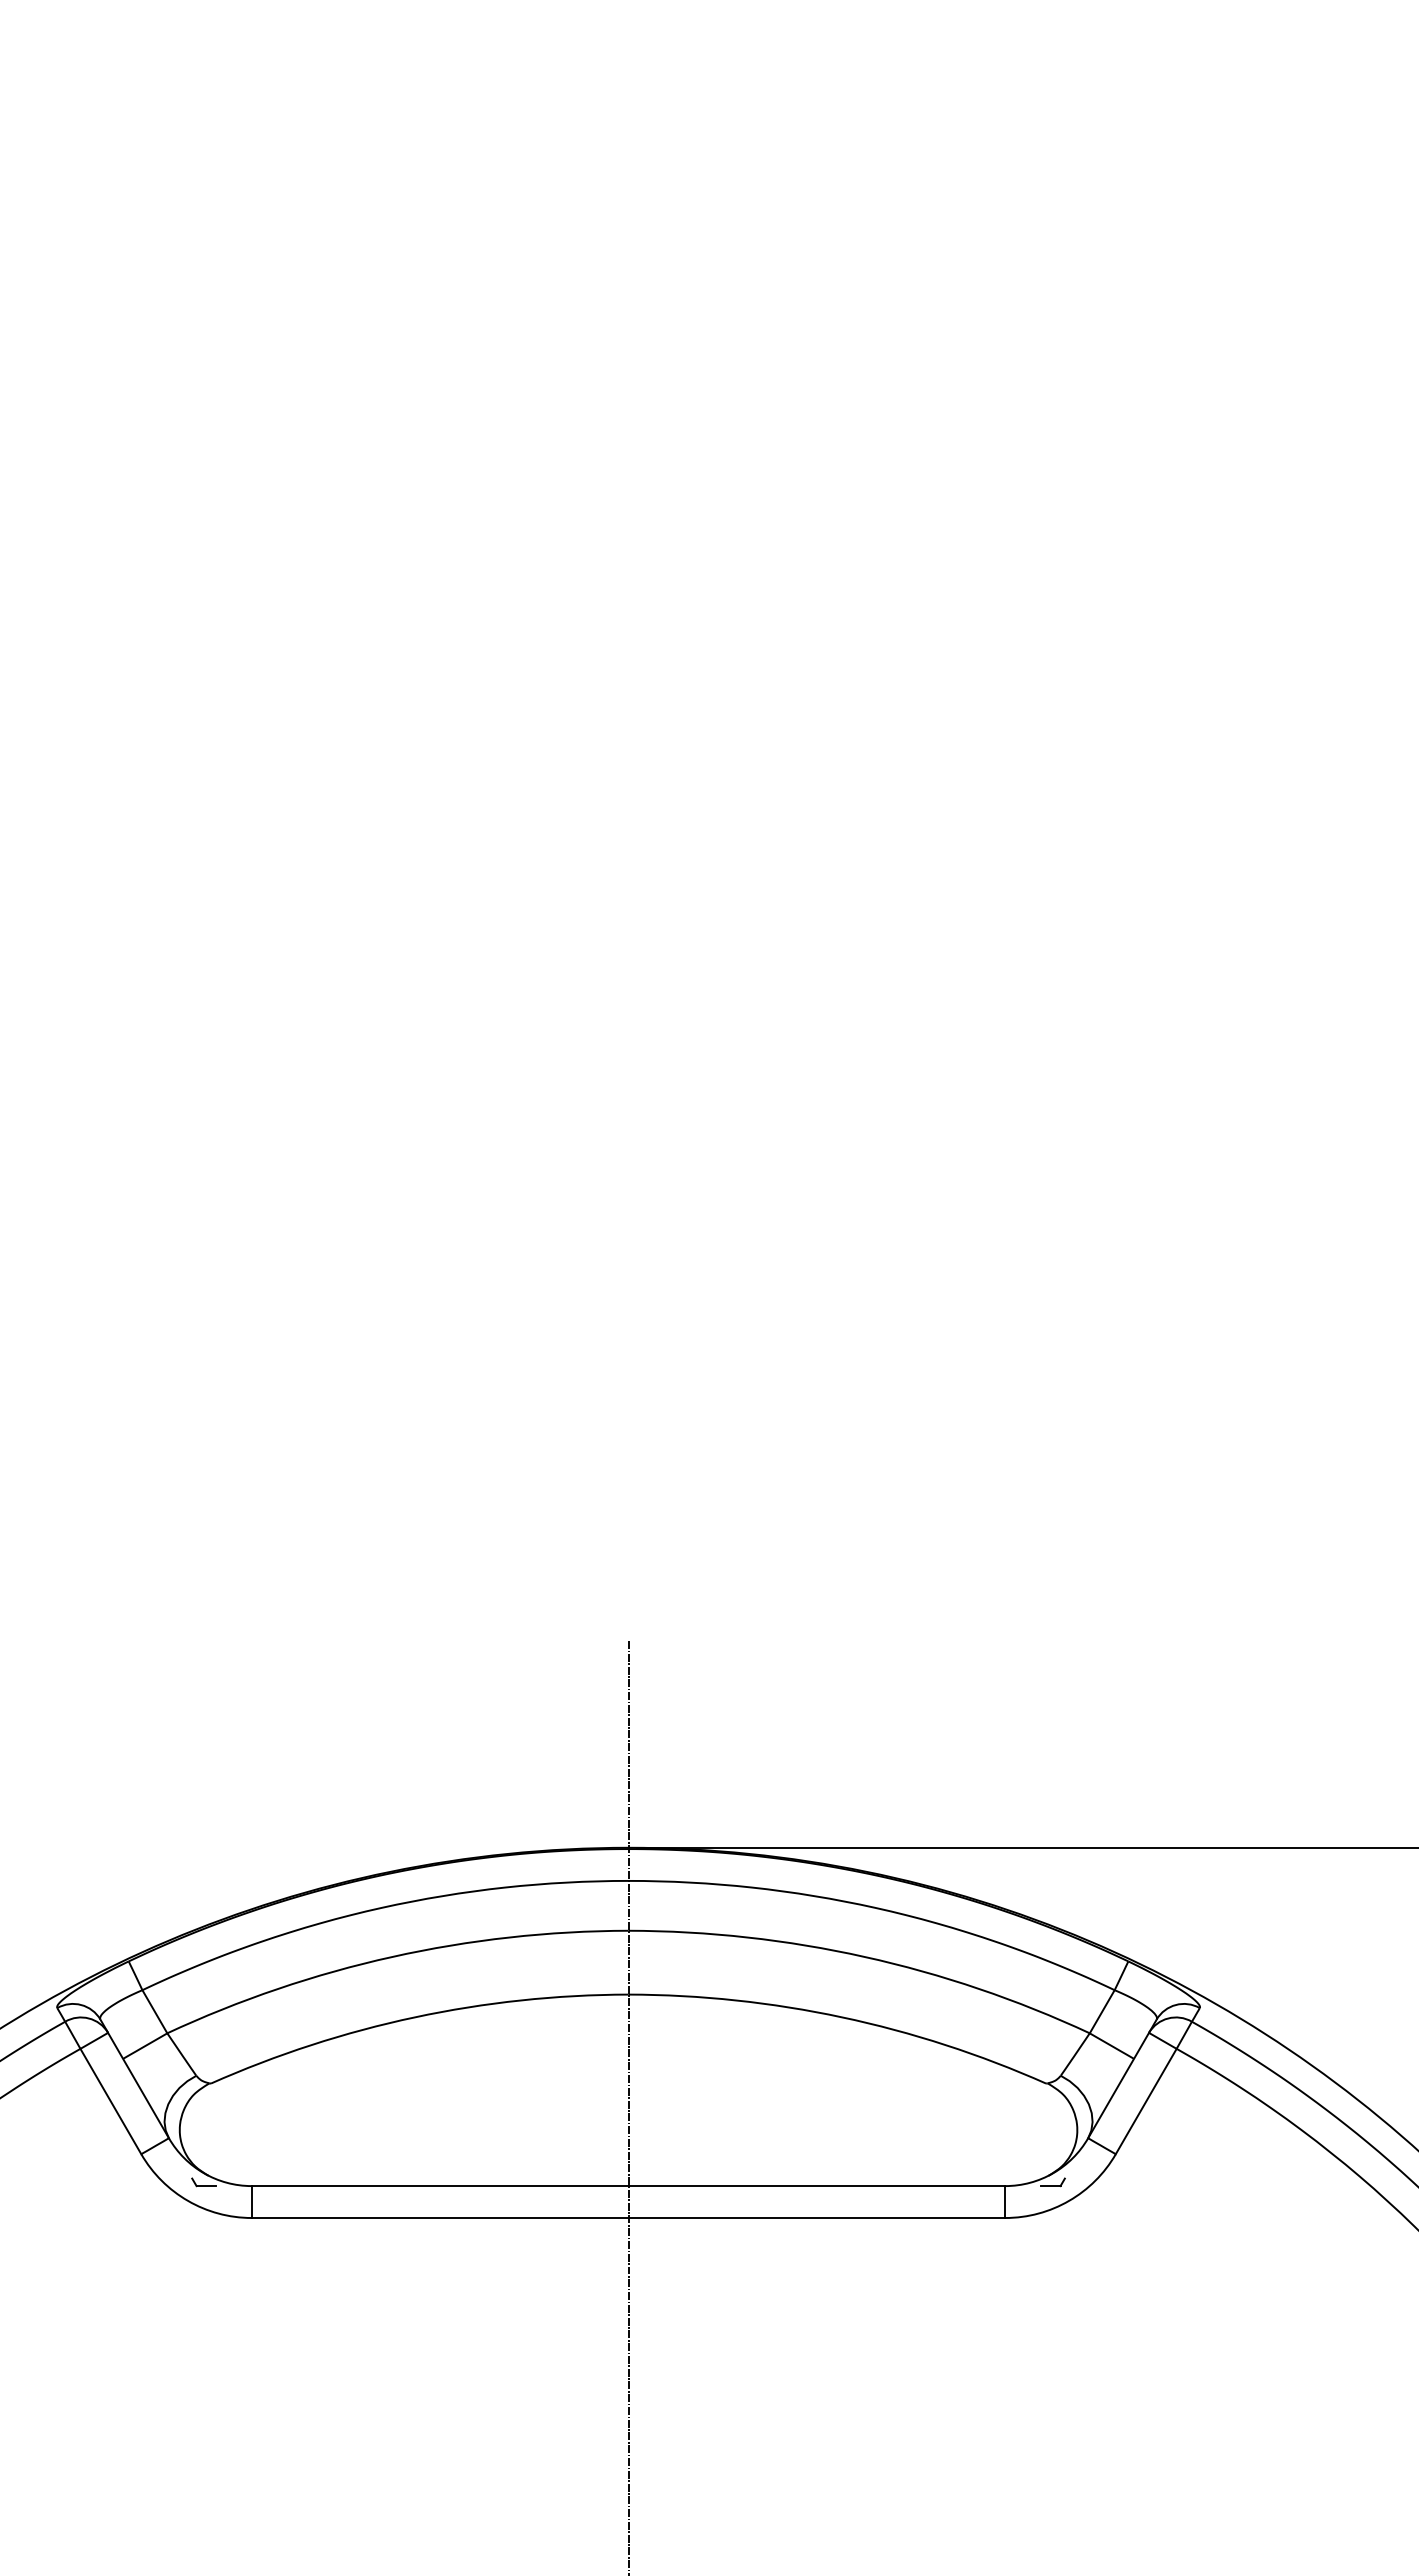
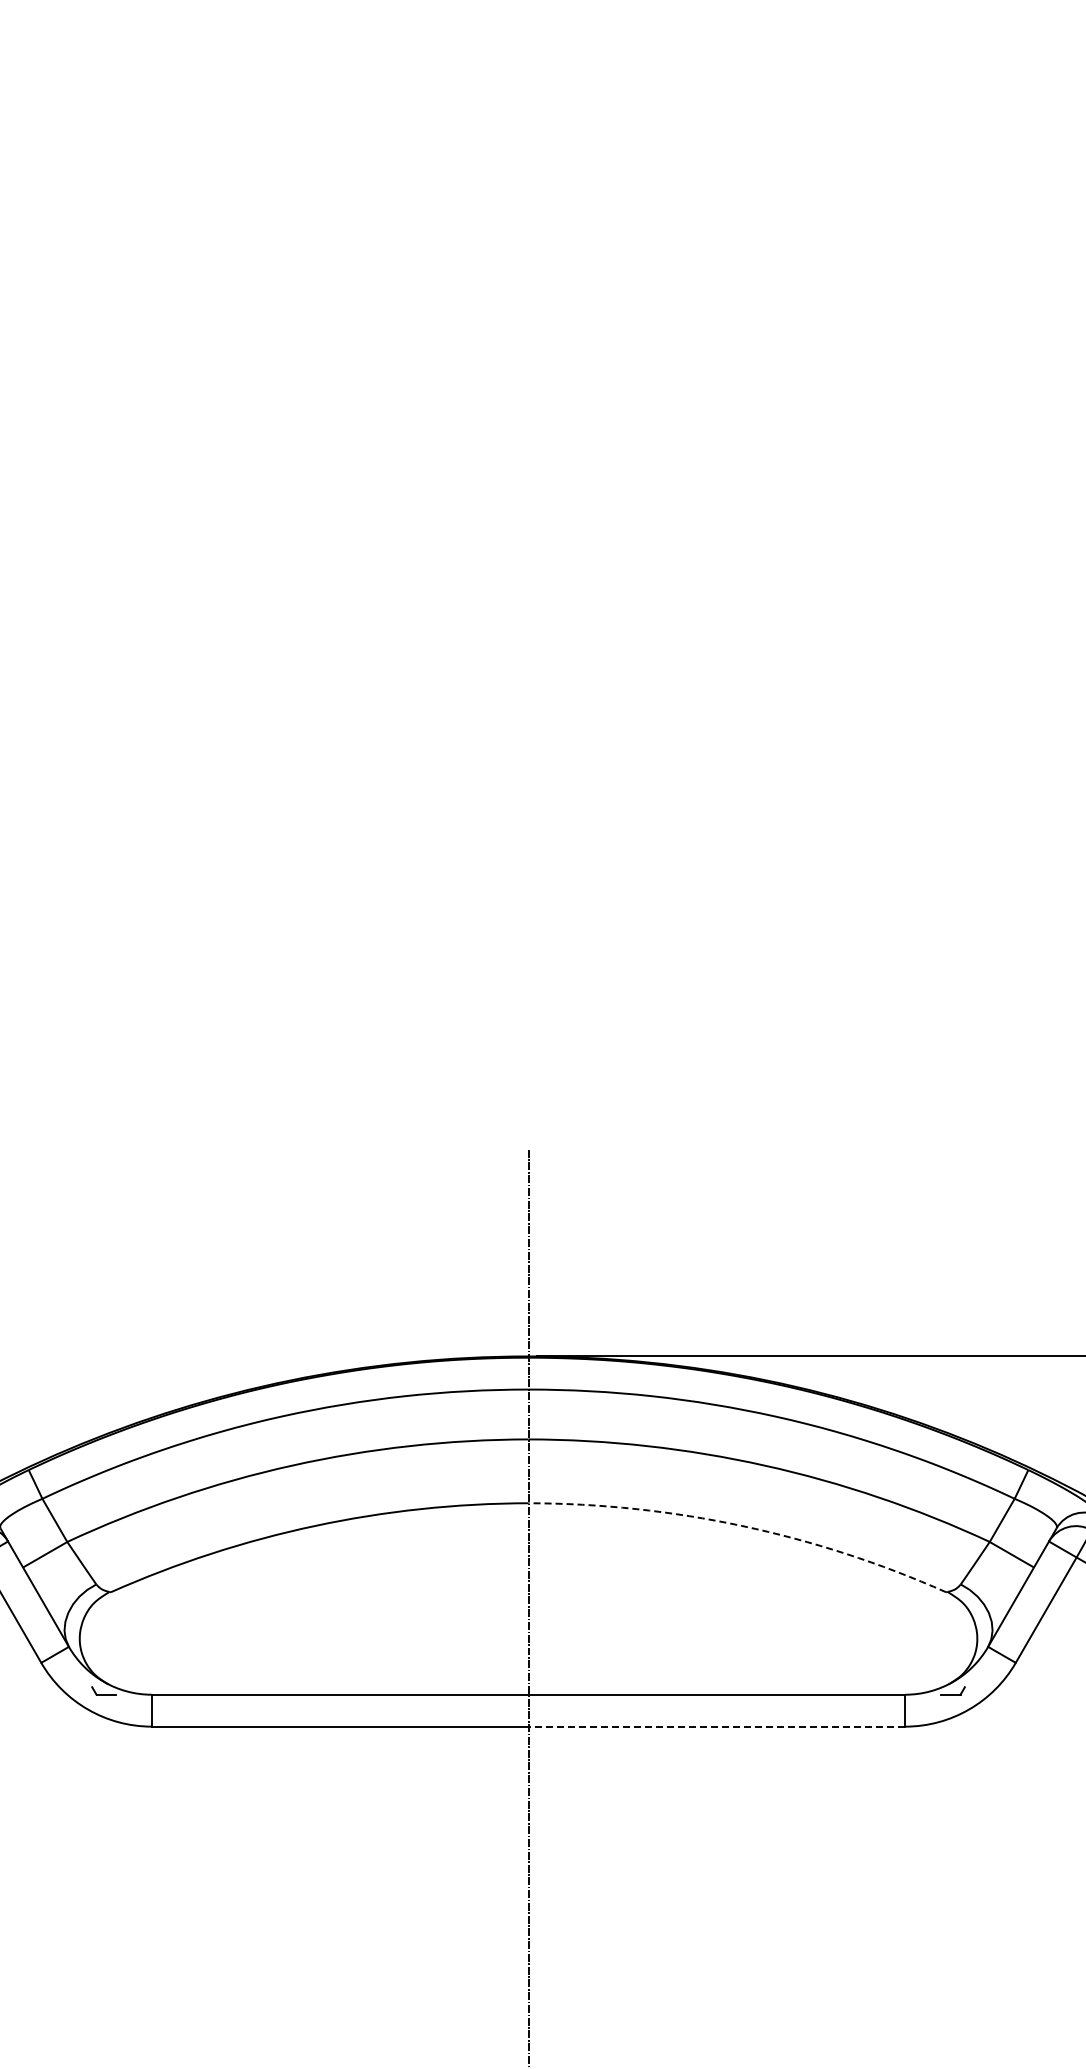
arc: (841, 2017) -> (741, 1526), solid -> dashed
line: (816, 2218) -> (716, 1727), solid -> dashed

